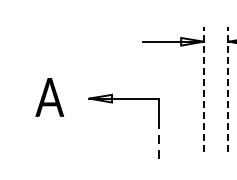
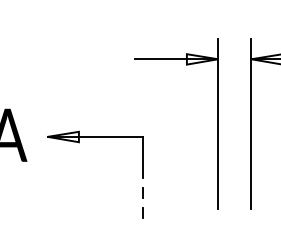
line: (204, 88) -> (218, 123), dashed -> solid
line: (228, 88) -> (251, 123), dashed -> solid
part: (112, 103) -> (79, 143), moved

